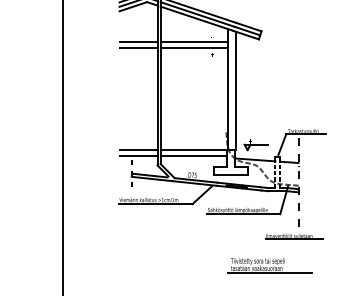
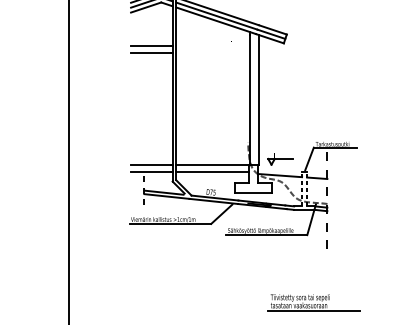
line: (193, 41) -> (212, 45), removed
line: (193, 48) -> (212, 53), removed
part: (294, 236) -> (322, 259), removed
part: (269, 265) -> (313, 302), moved

